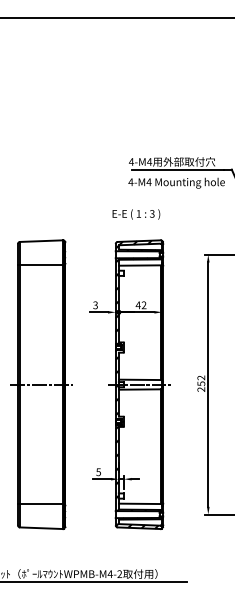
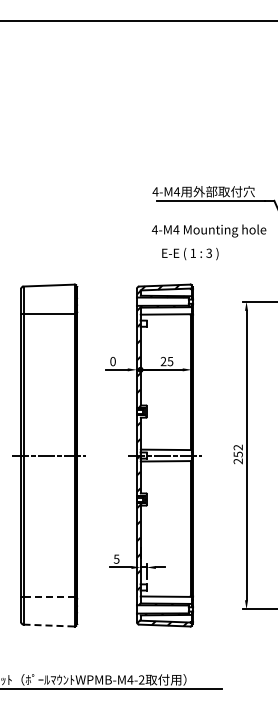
text: (176, 182) -> (208, 230), moved
text: (136, 214) -> (190, 254), moved
text: (95, 305) -> (112, 361), 3 -> 0
text: (140, 305) -> (166, 361), 42 -> 25
line: (41, 504) -> (49, 597), solid -> dashed
line: (41, 528) -> (49, 625), solid -> dashed

